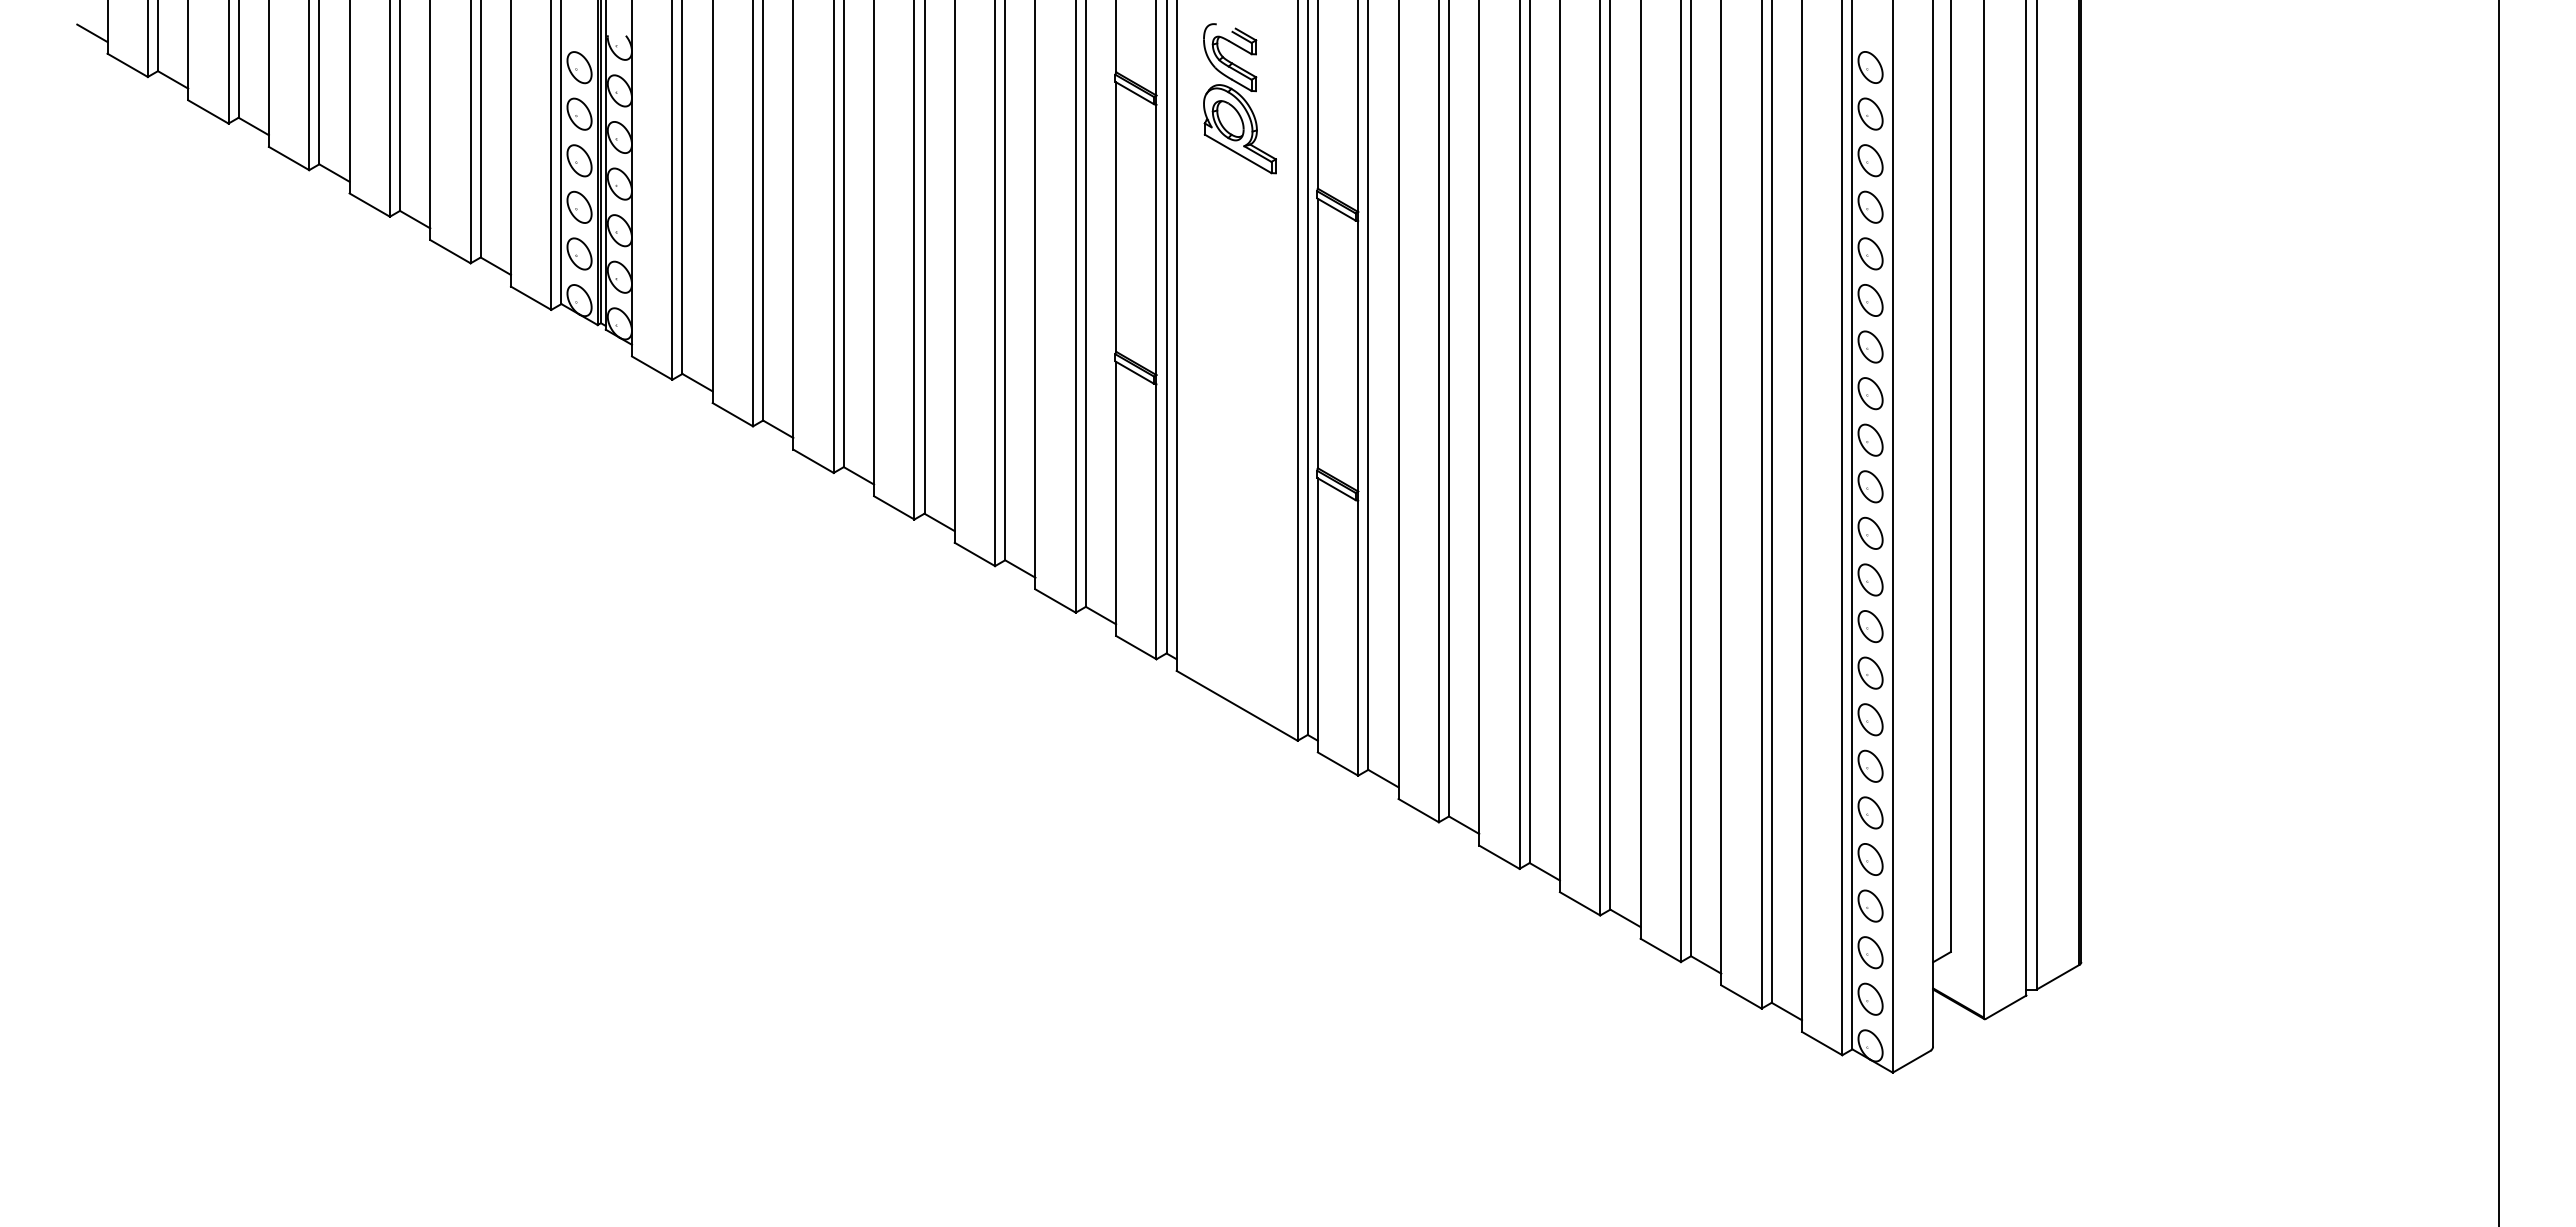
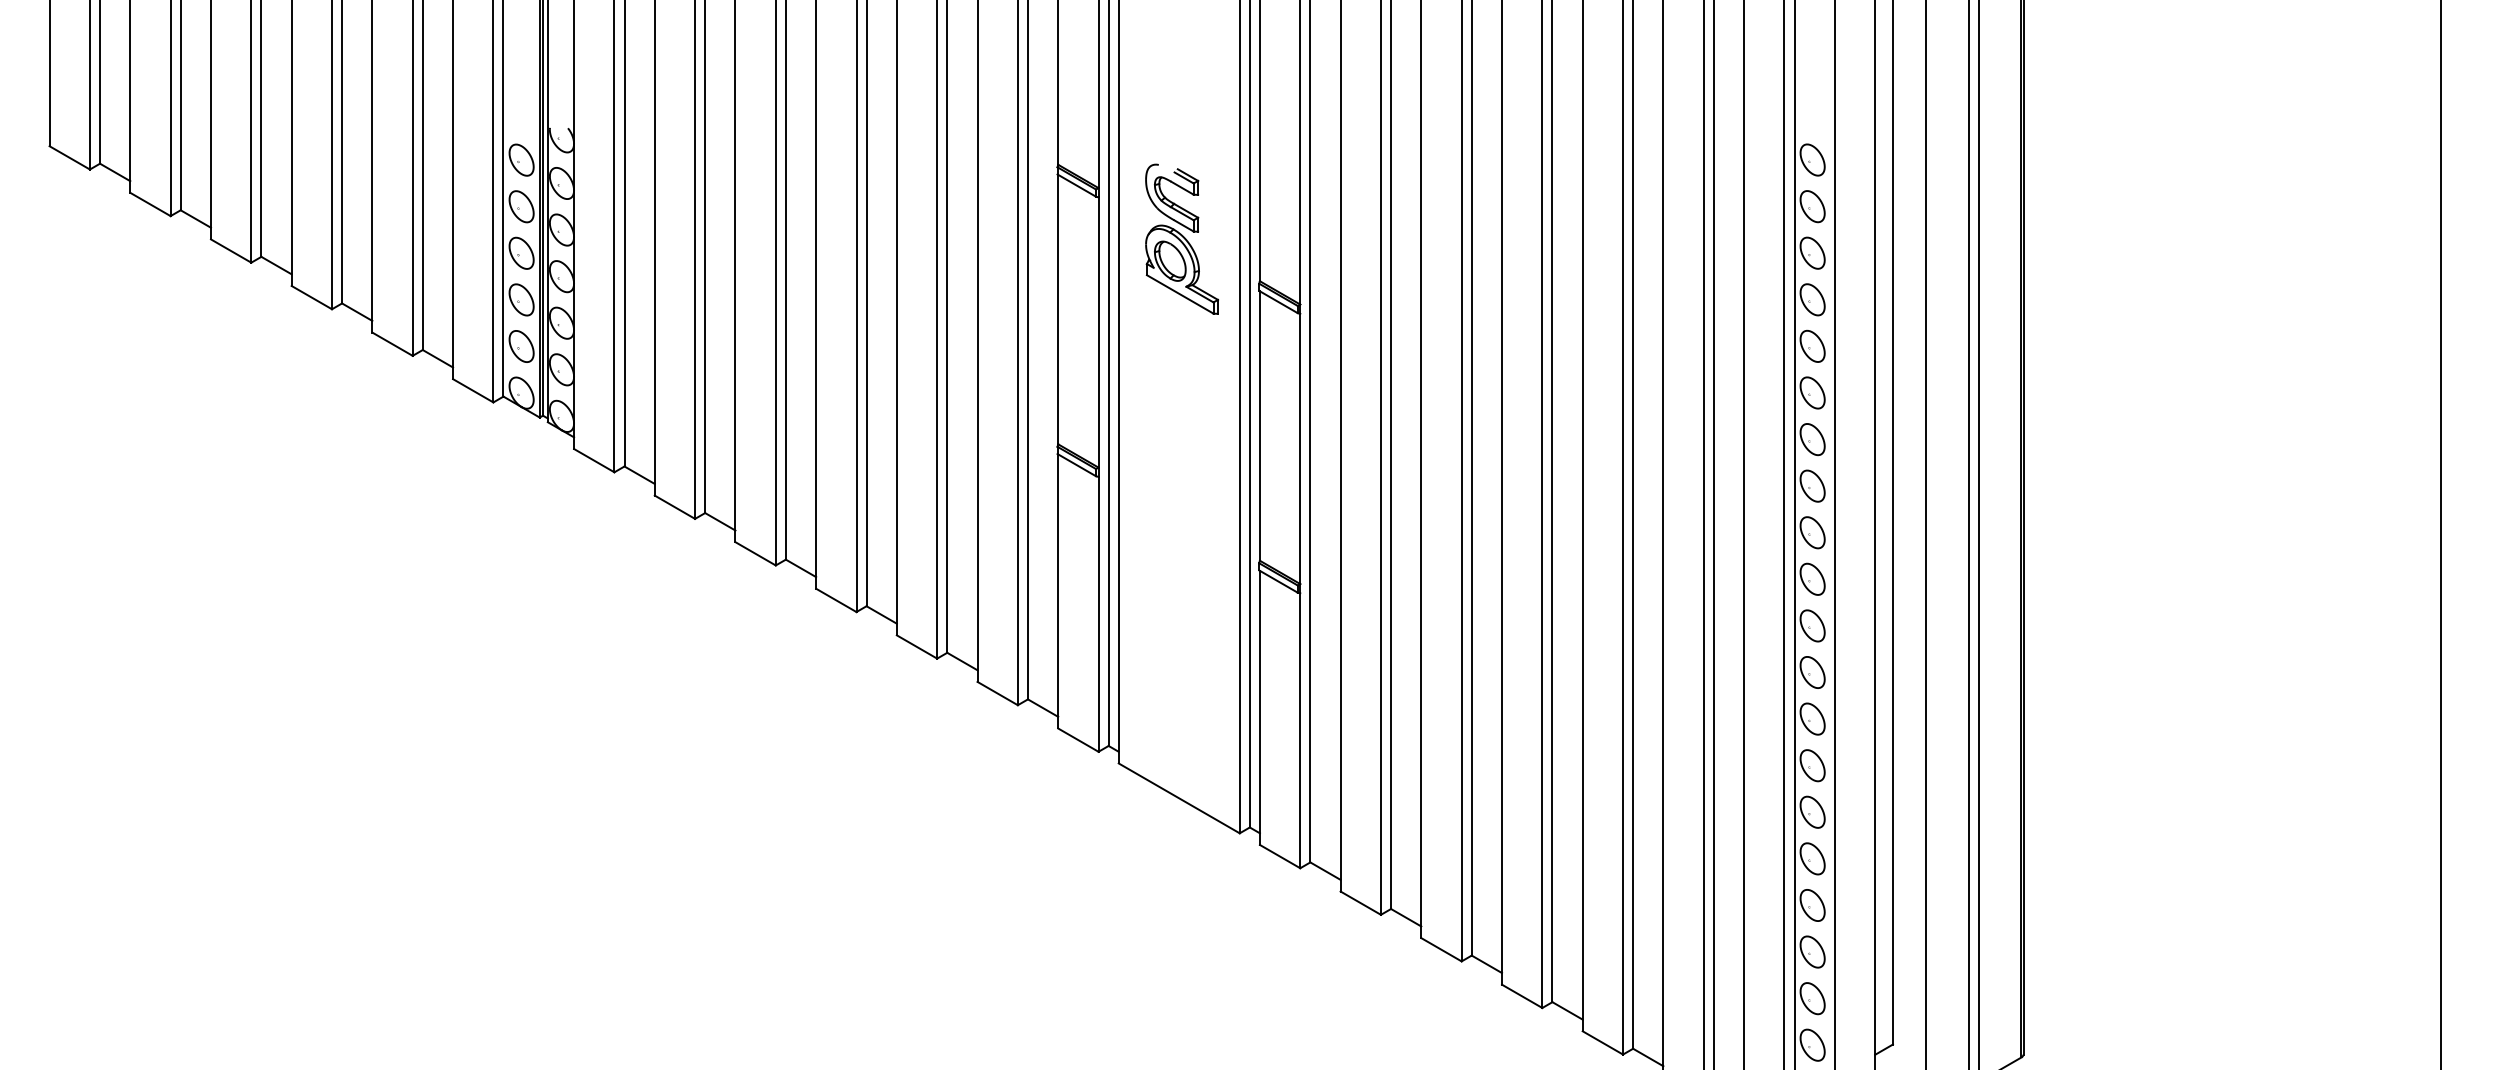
line: (92, 33) -> (34, 126), removed
part: (1239, 98) -> (1181, 239), moved

